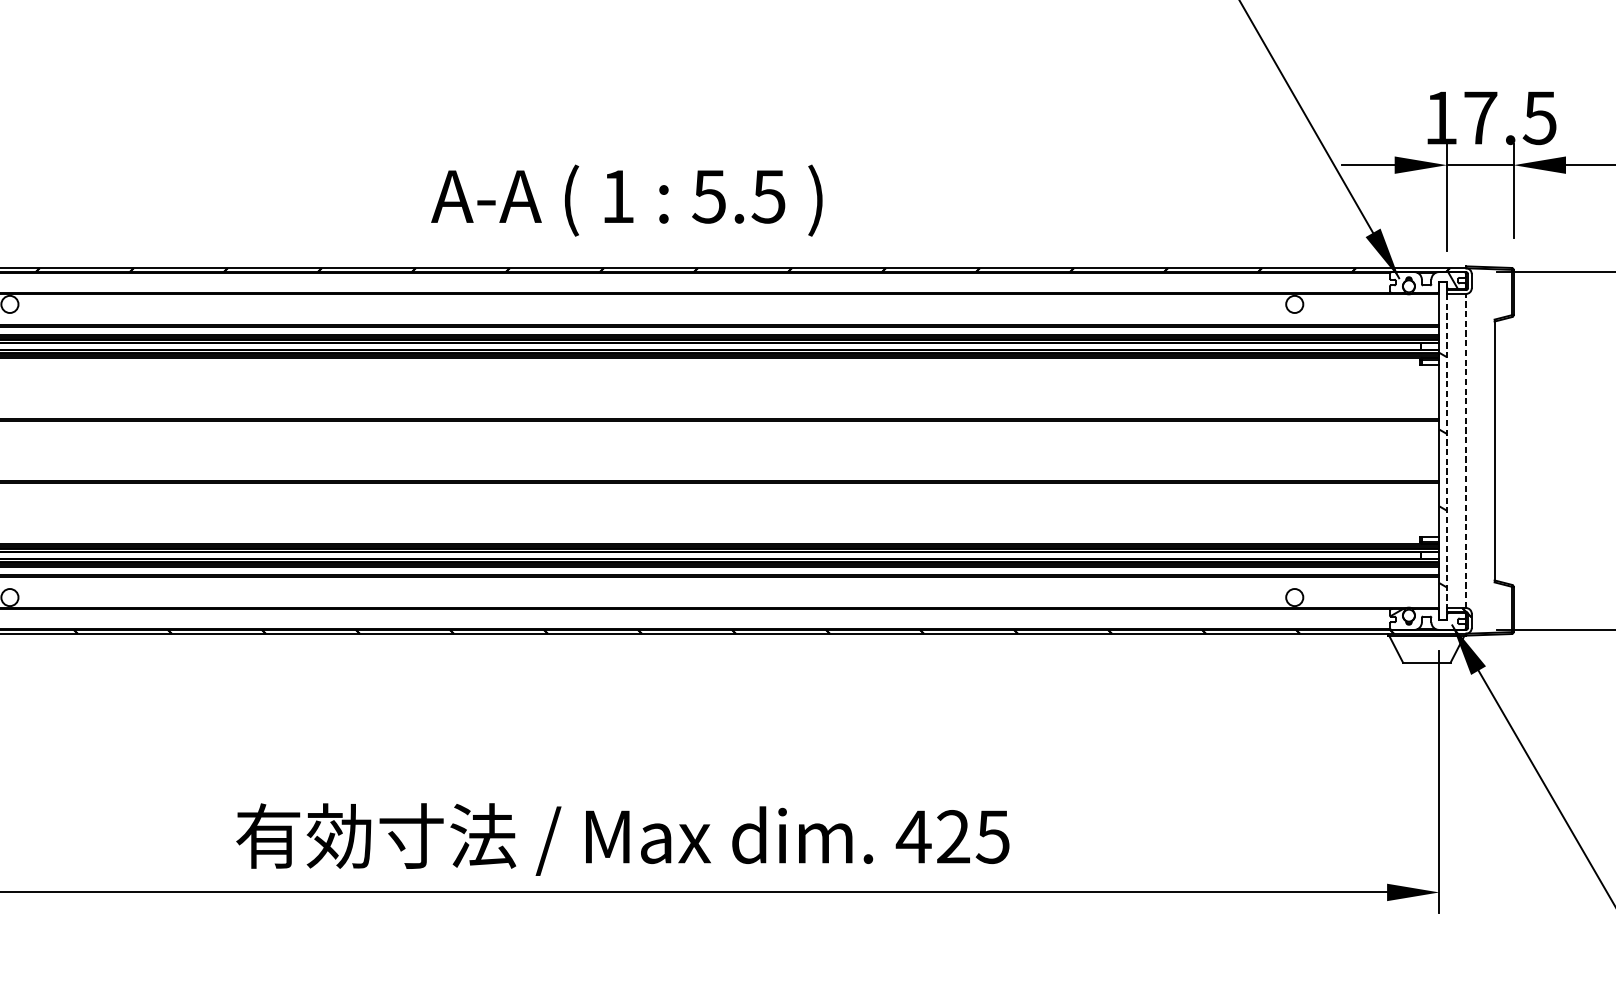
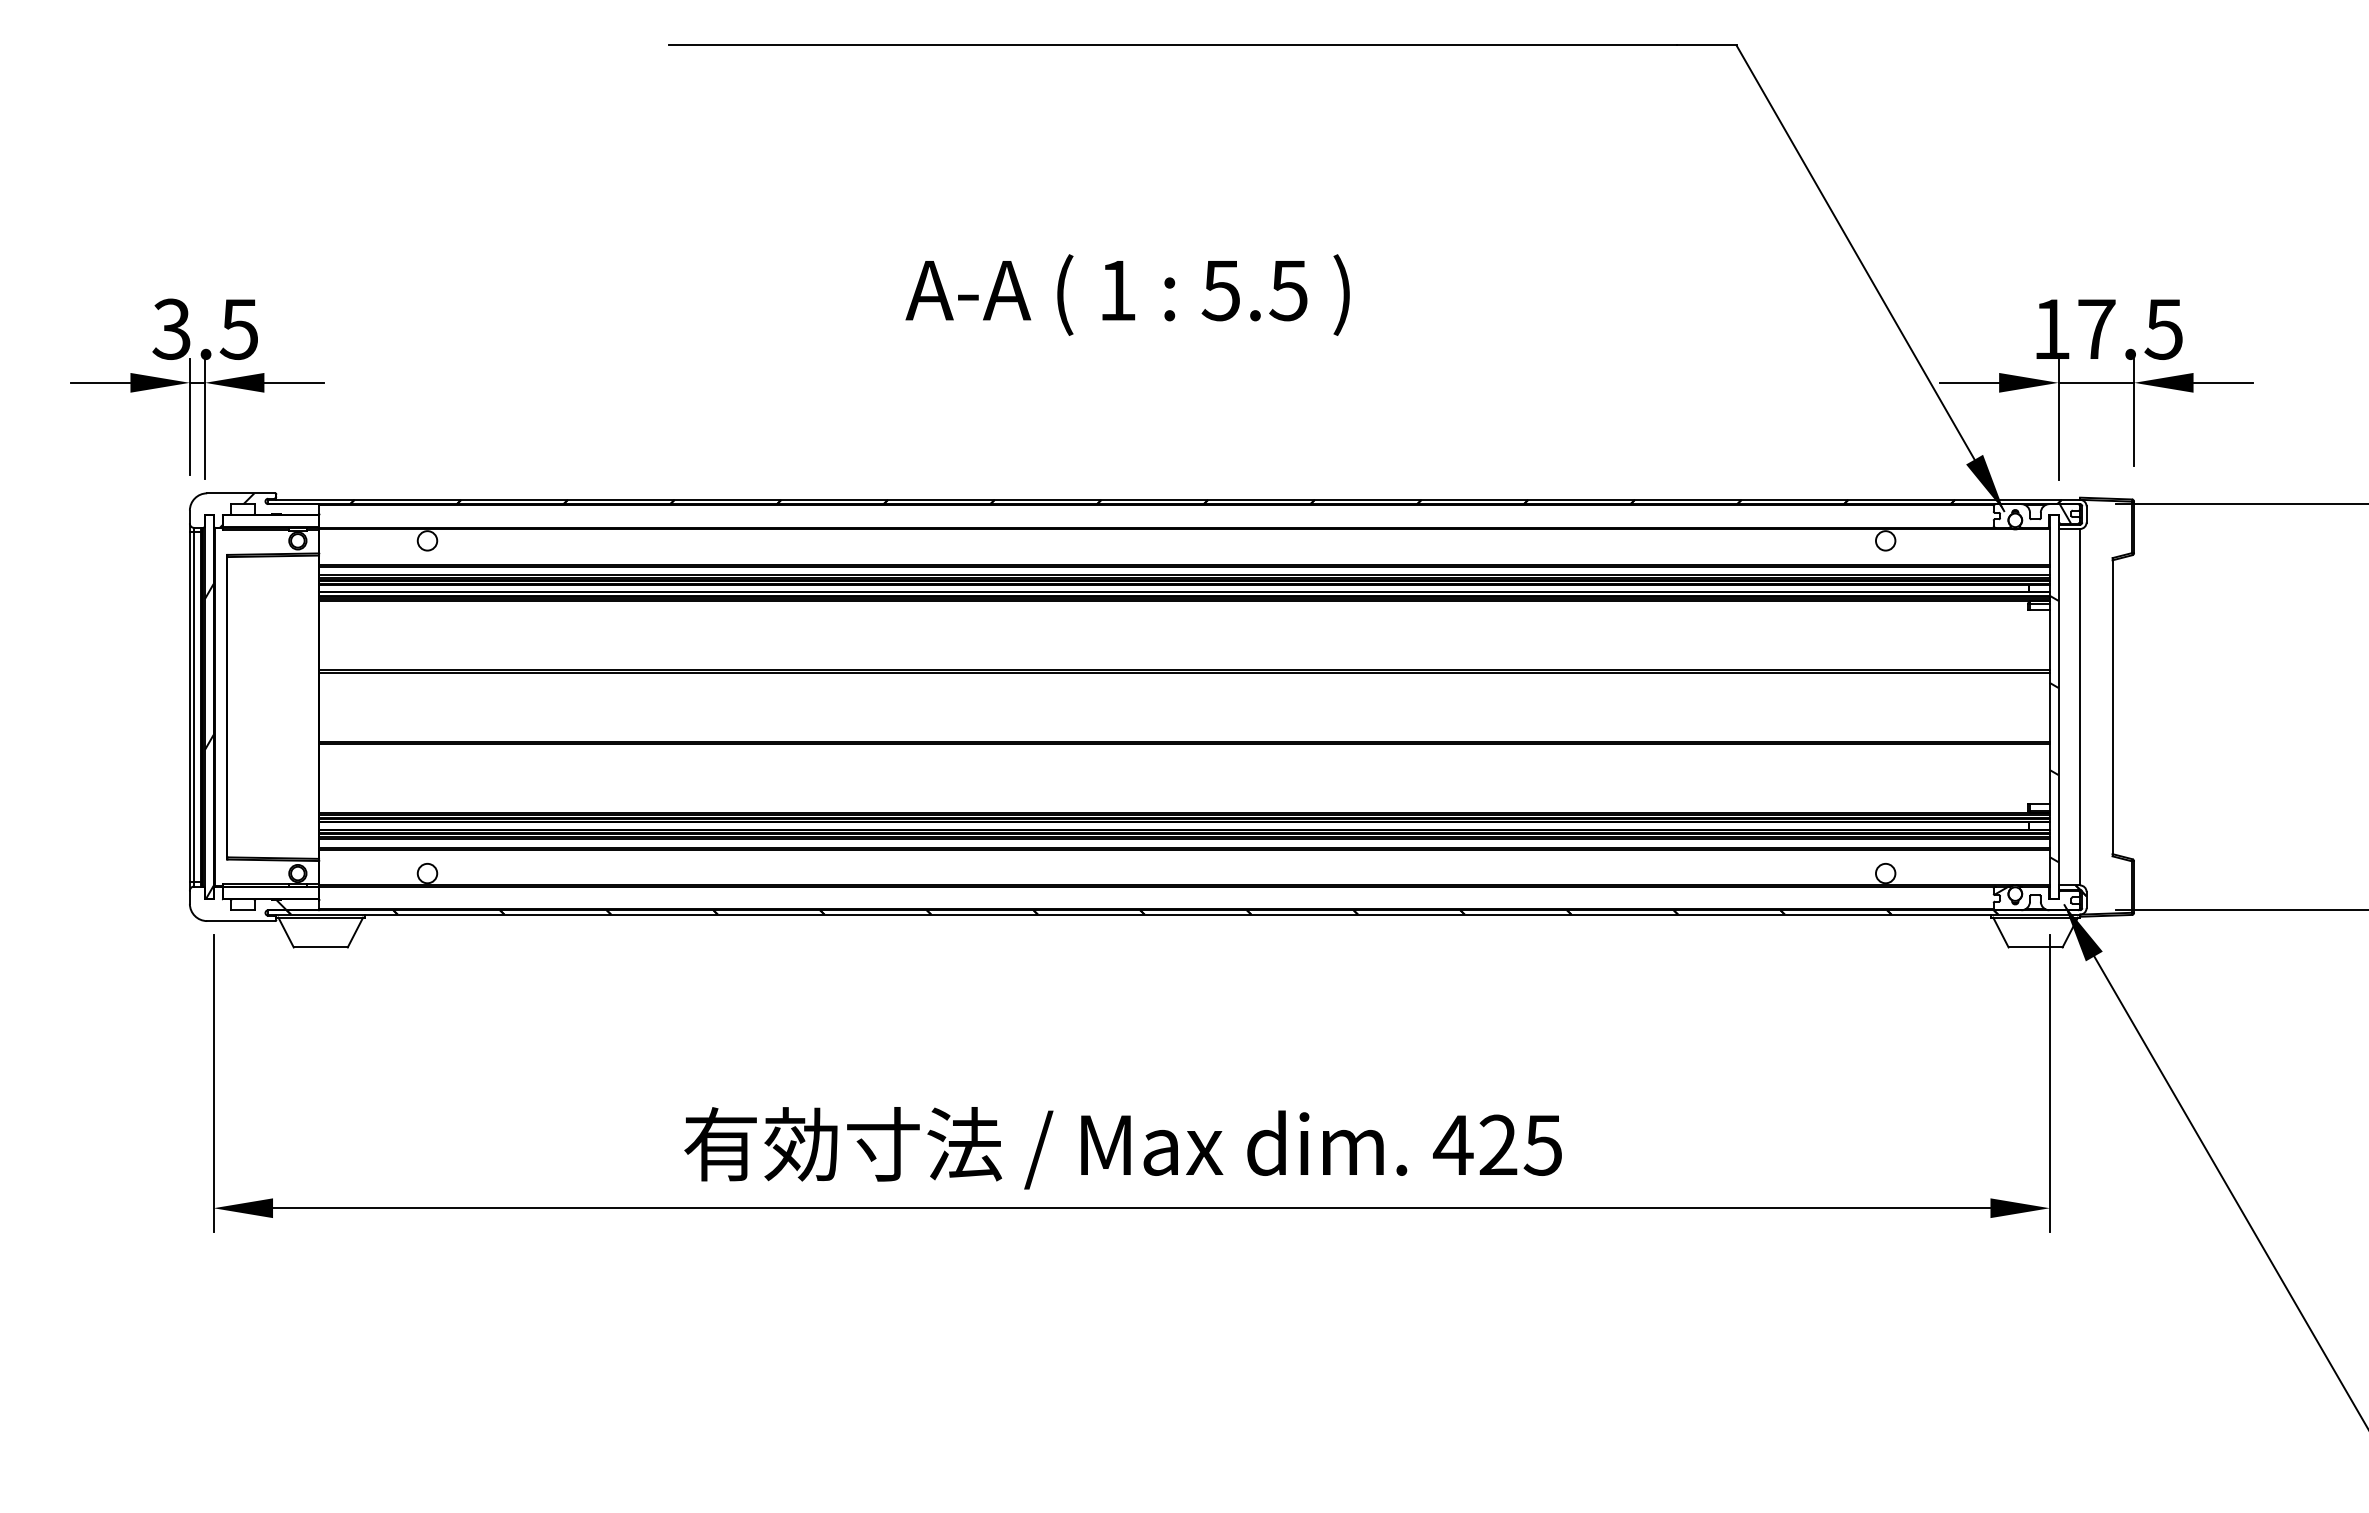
text: (626, 200) -> (1127, 294), moved
line: (1466, 450) -> (2080, 706), dashed -> solid
line: (1447, 451) -> (2058, 707), dashed -> solid

